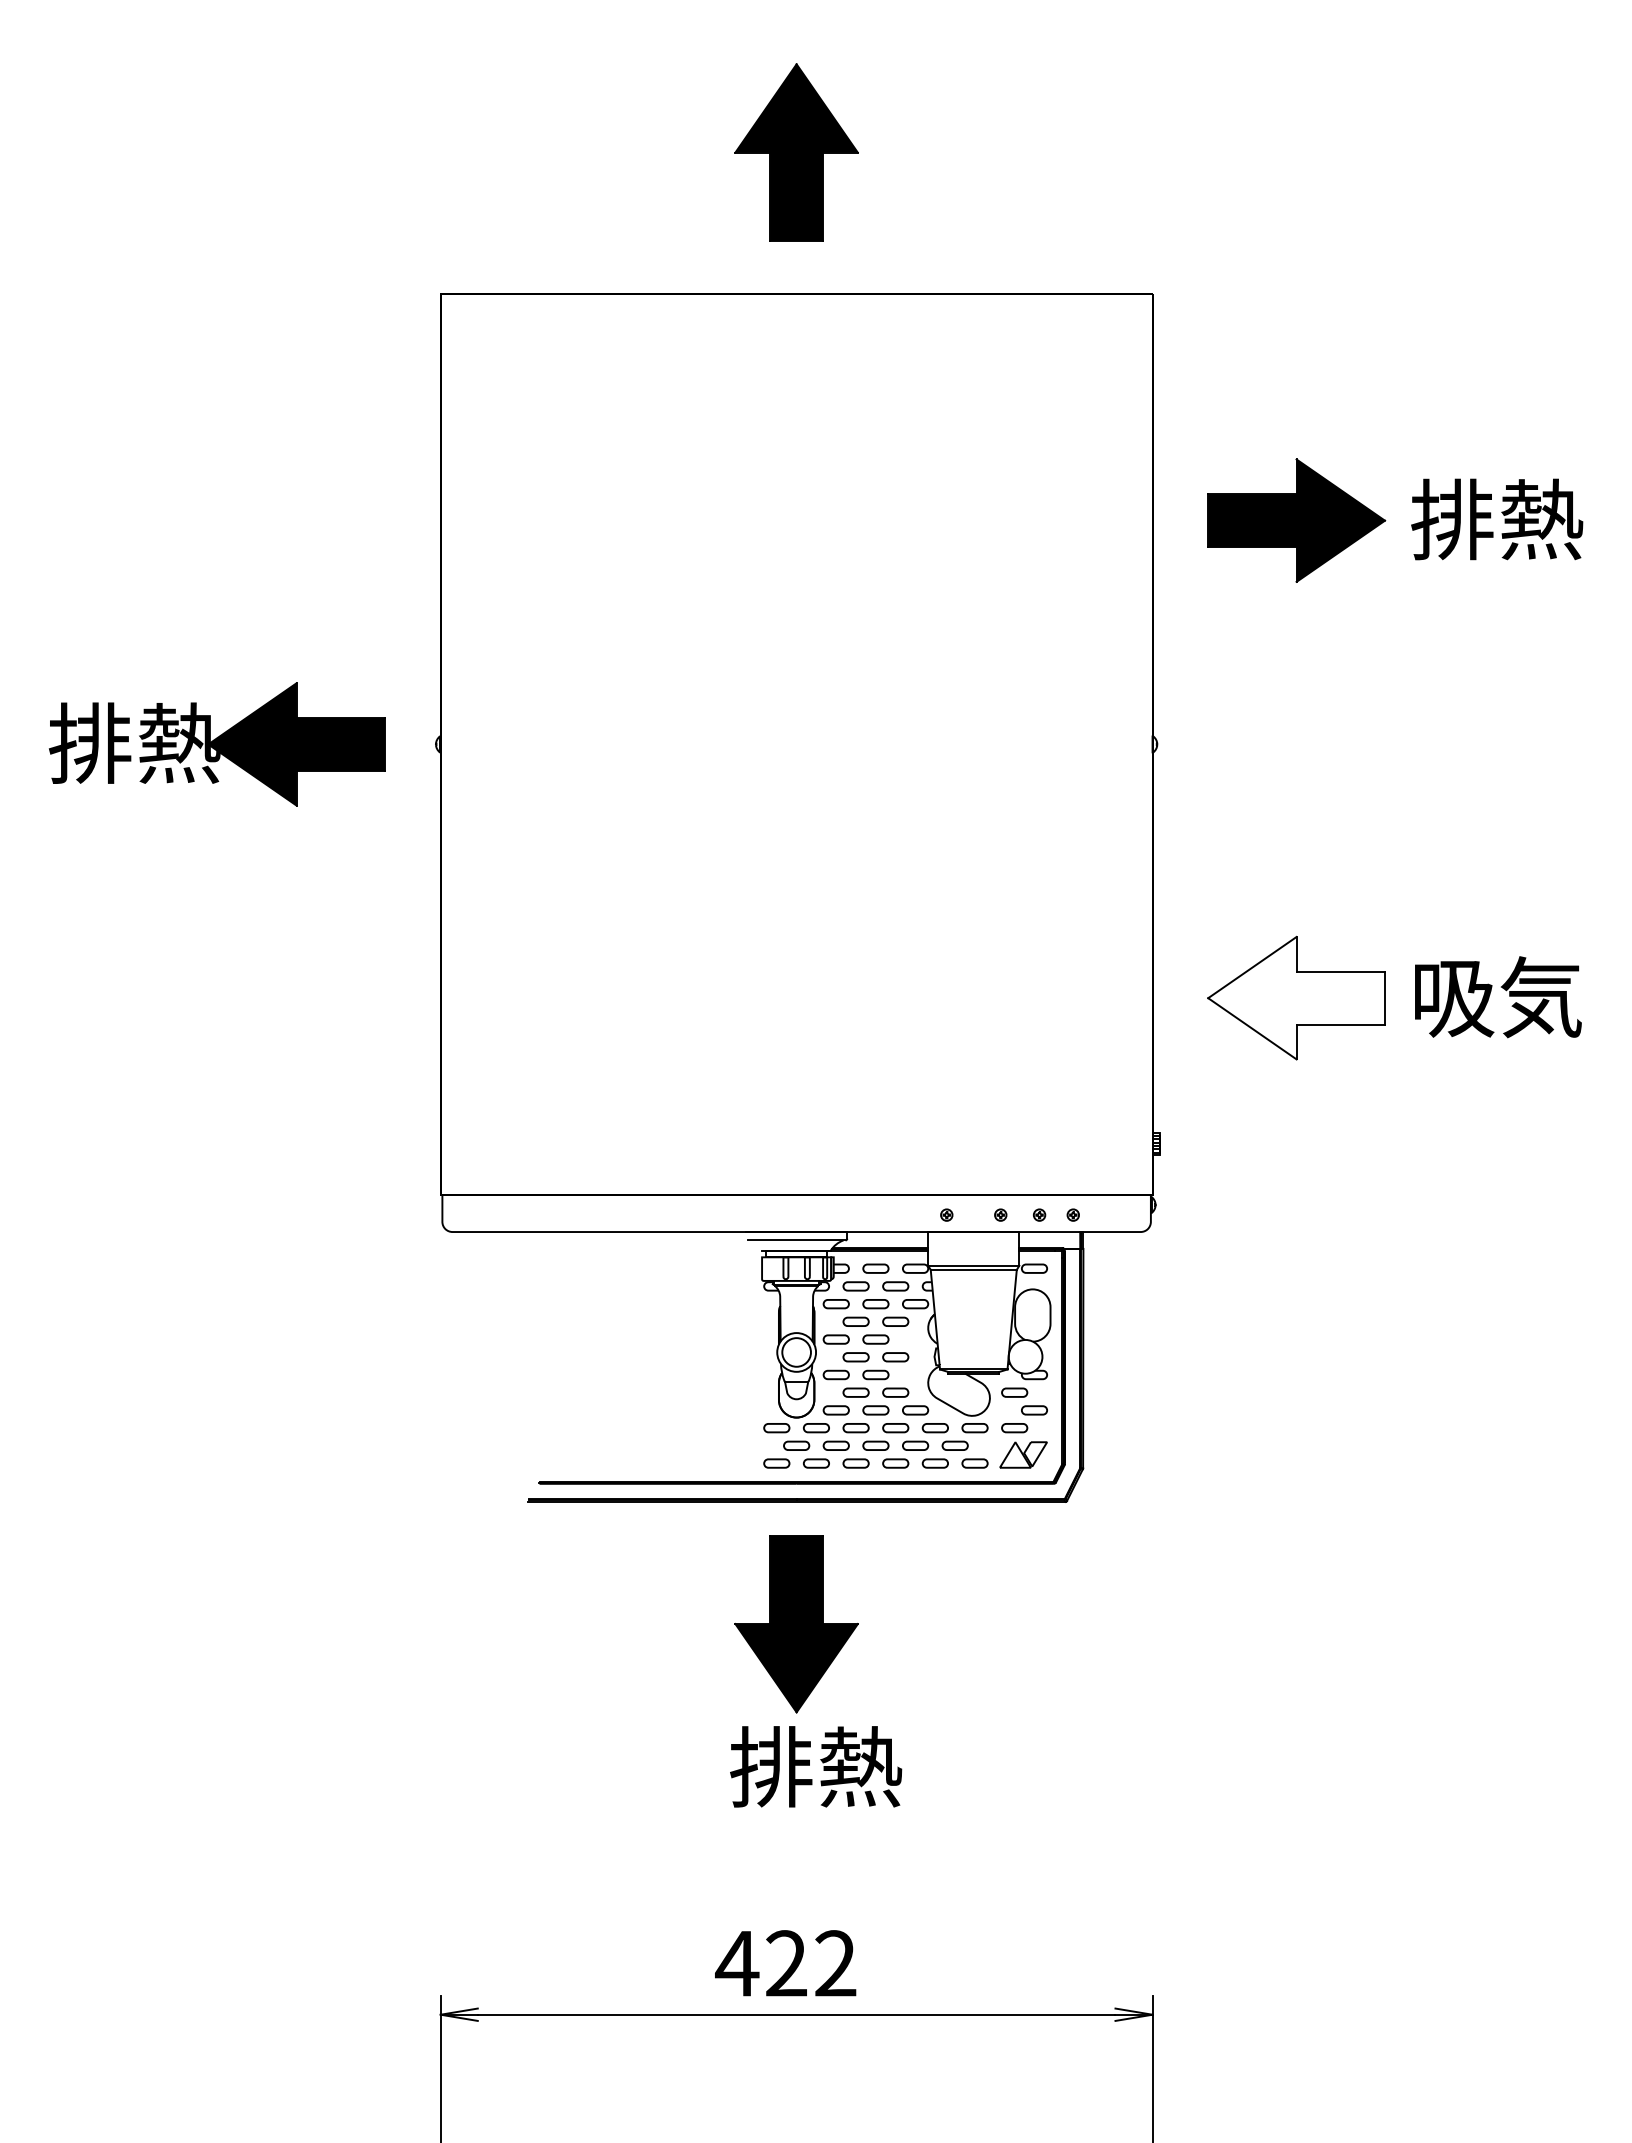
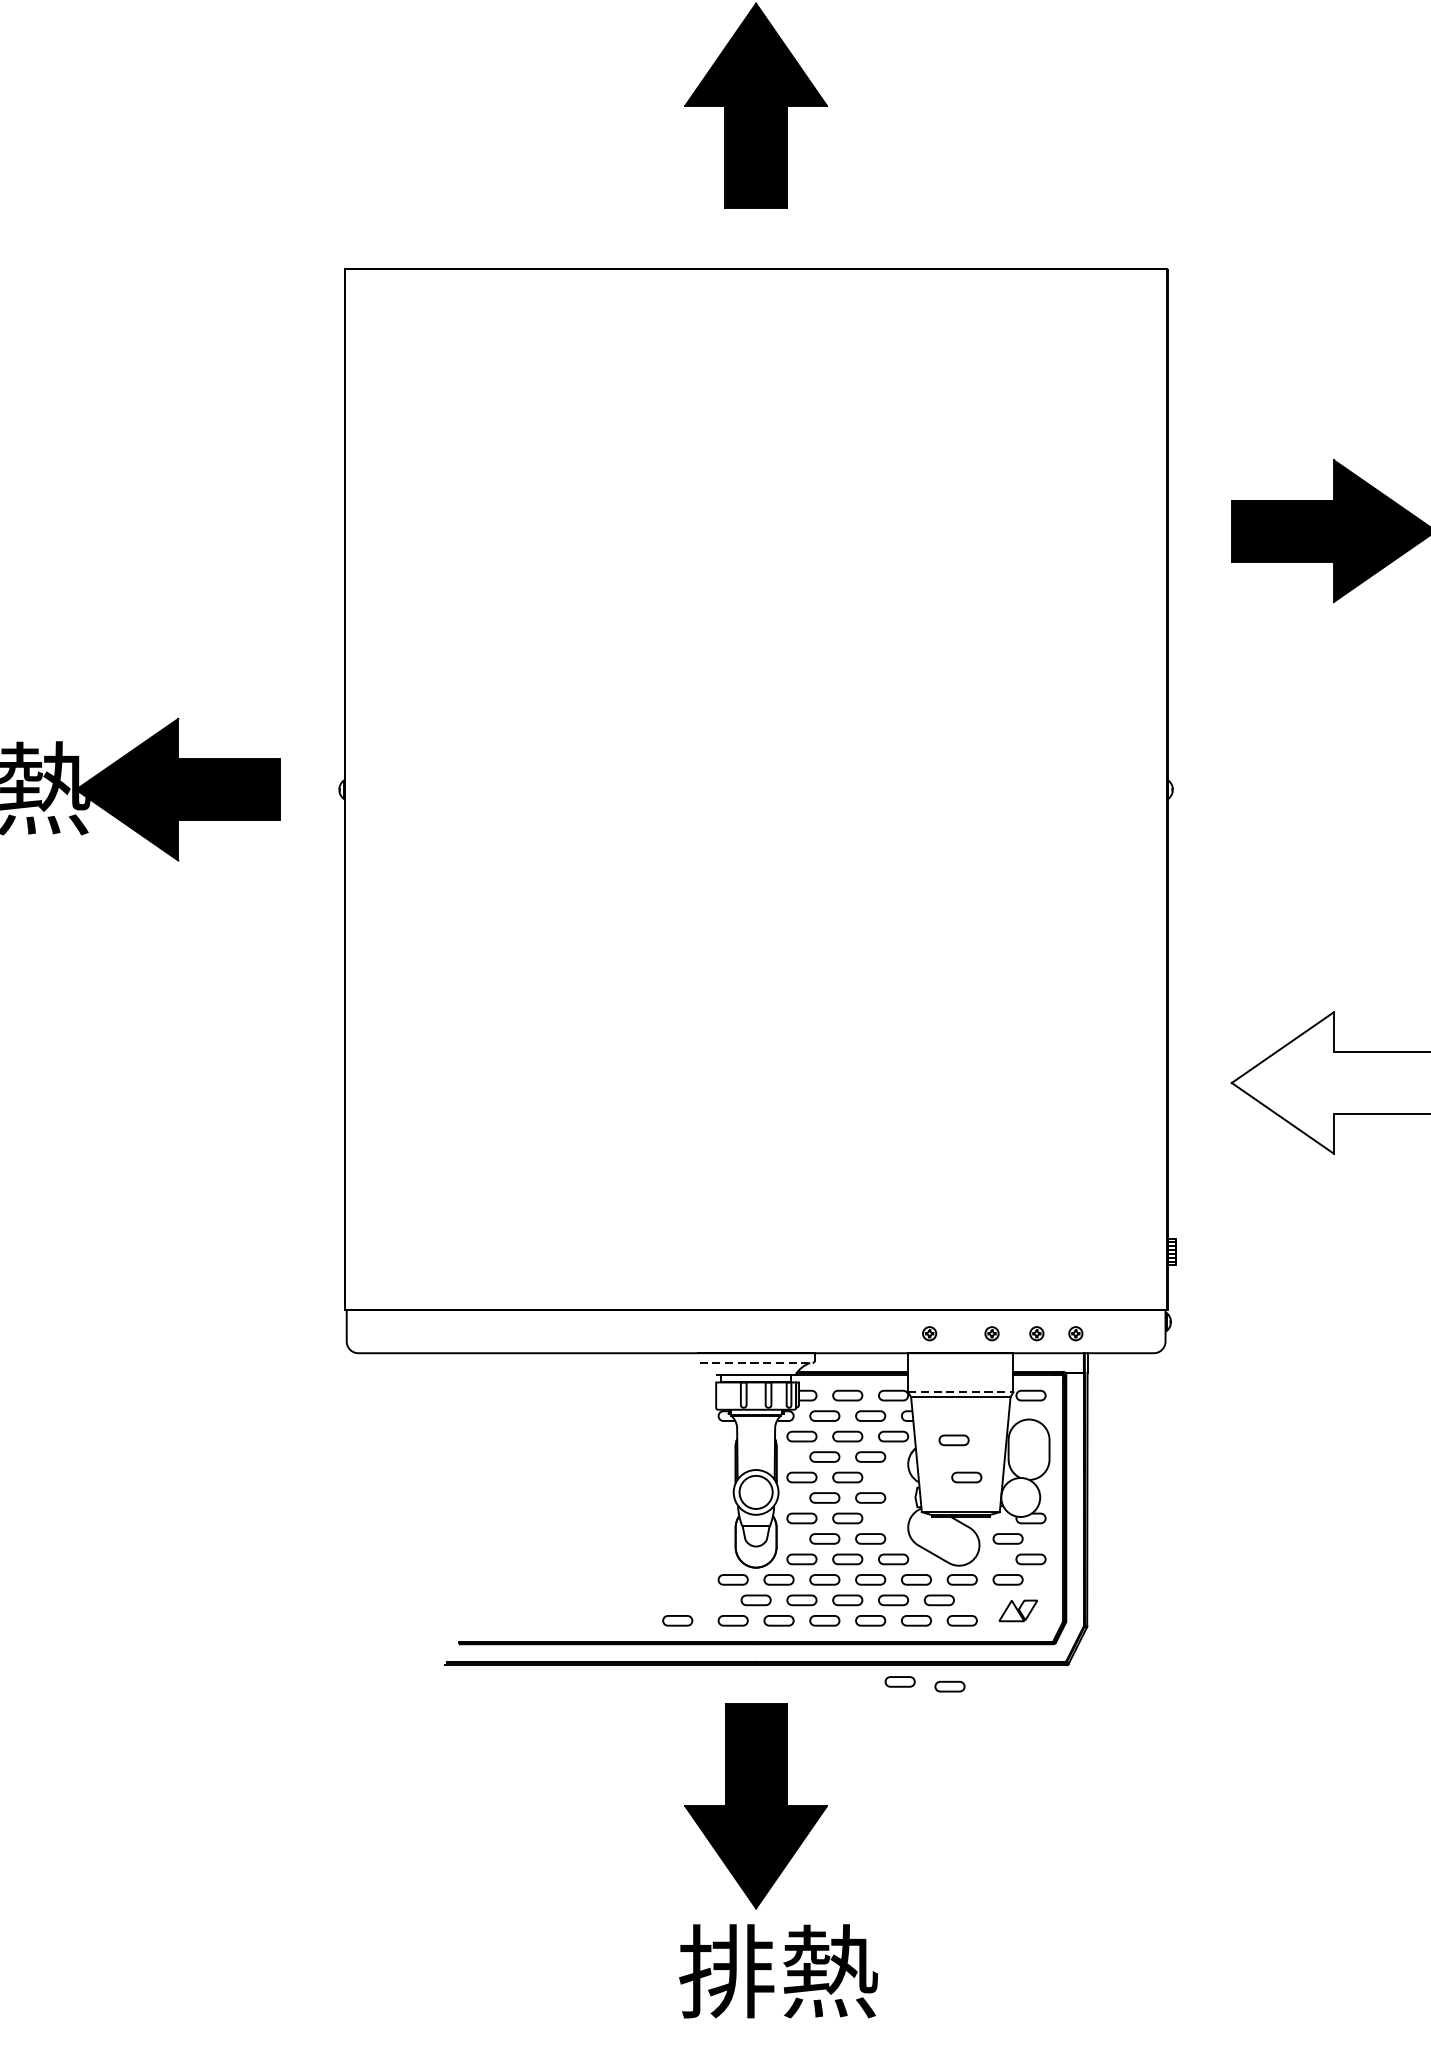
line: (796, 1240) -> (755, 1363), solid -> dashed
line: (973, 1265) -> (960, 1391), solid -> dashed
part: (967, 1307) -> (953, 1440), added
part: (978, 1339) -> (966, 1477), added
part: (1023, 1454) -> (1018, 1610), size x0.7
part: (728, 1463) -> (677, 1620), added
part: (920, 1516) -> (899, 1682), added
part: (963, 1520) -> (948, 1686), added

